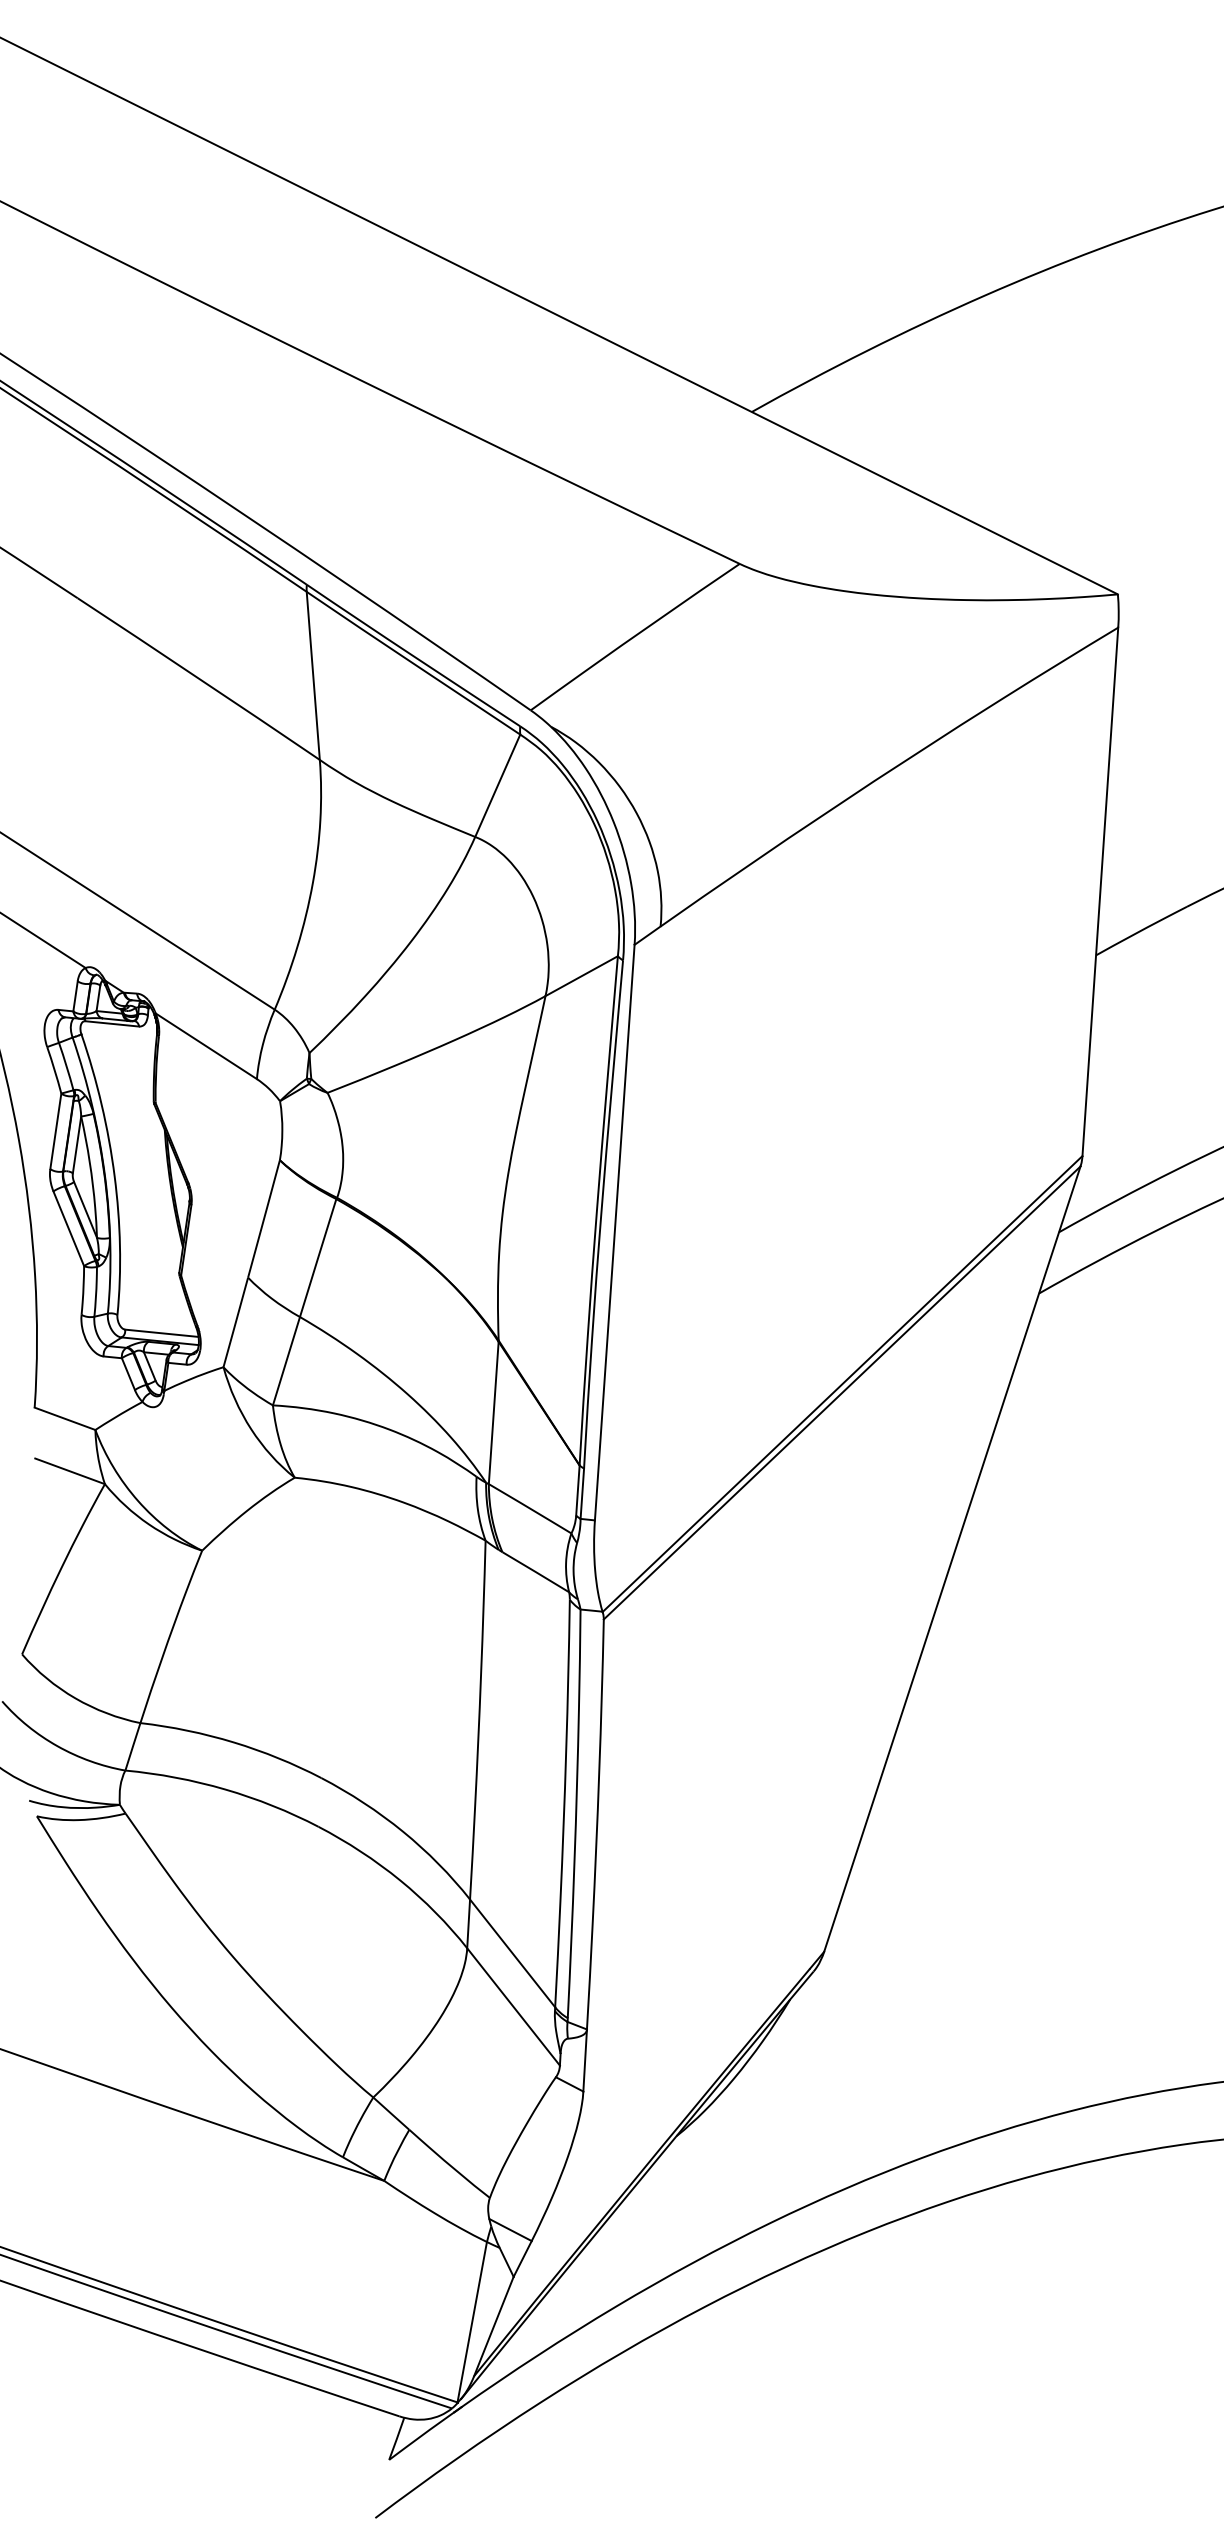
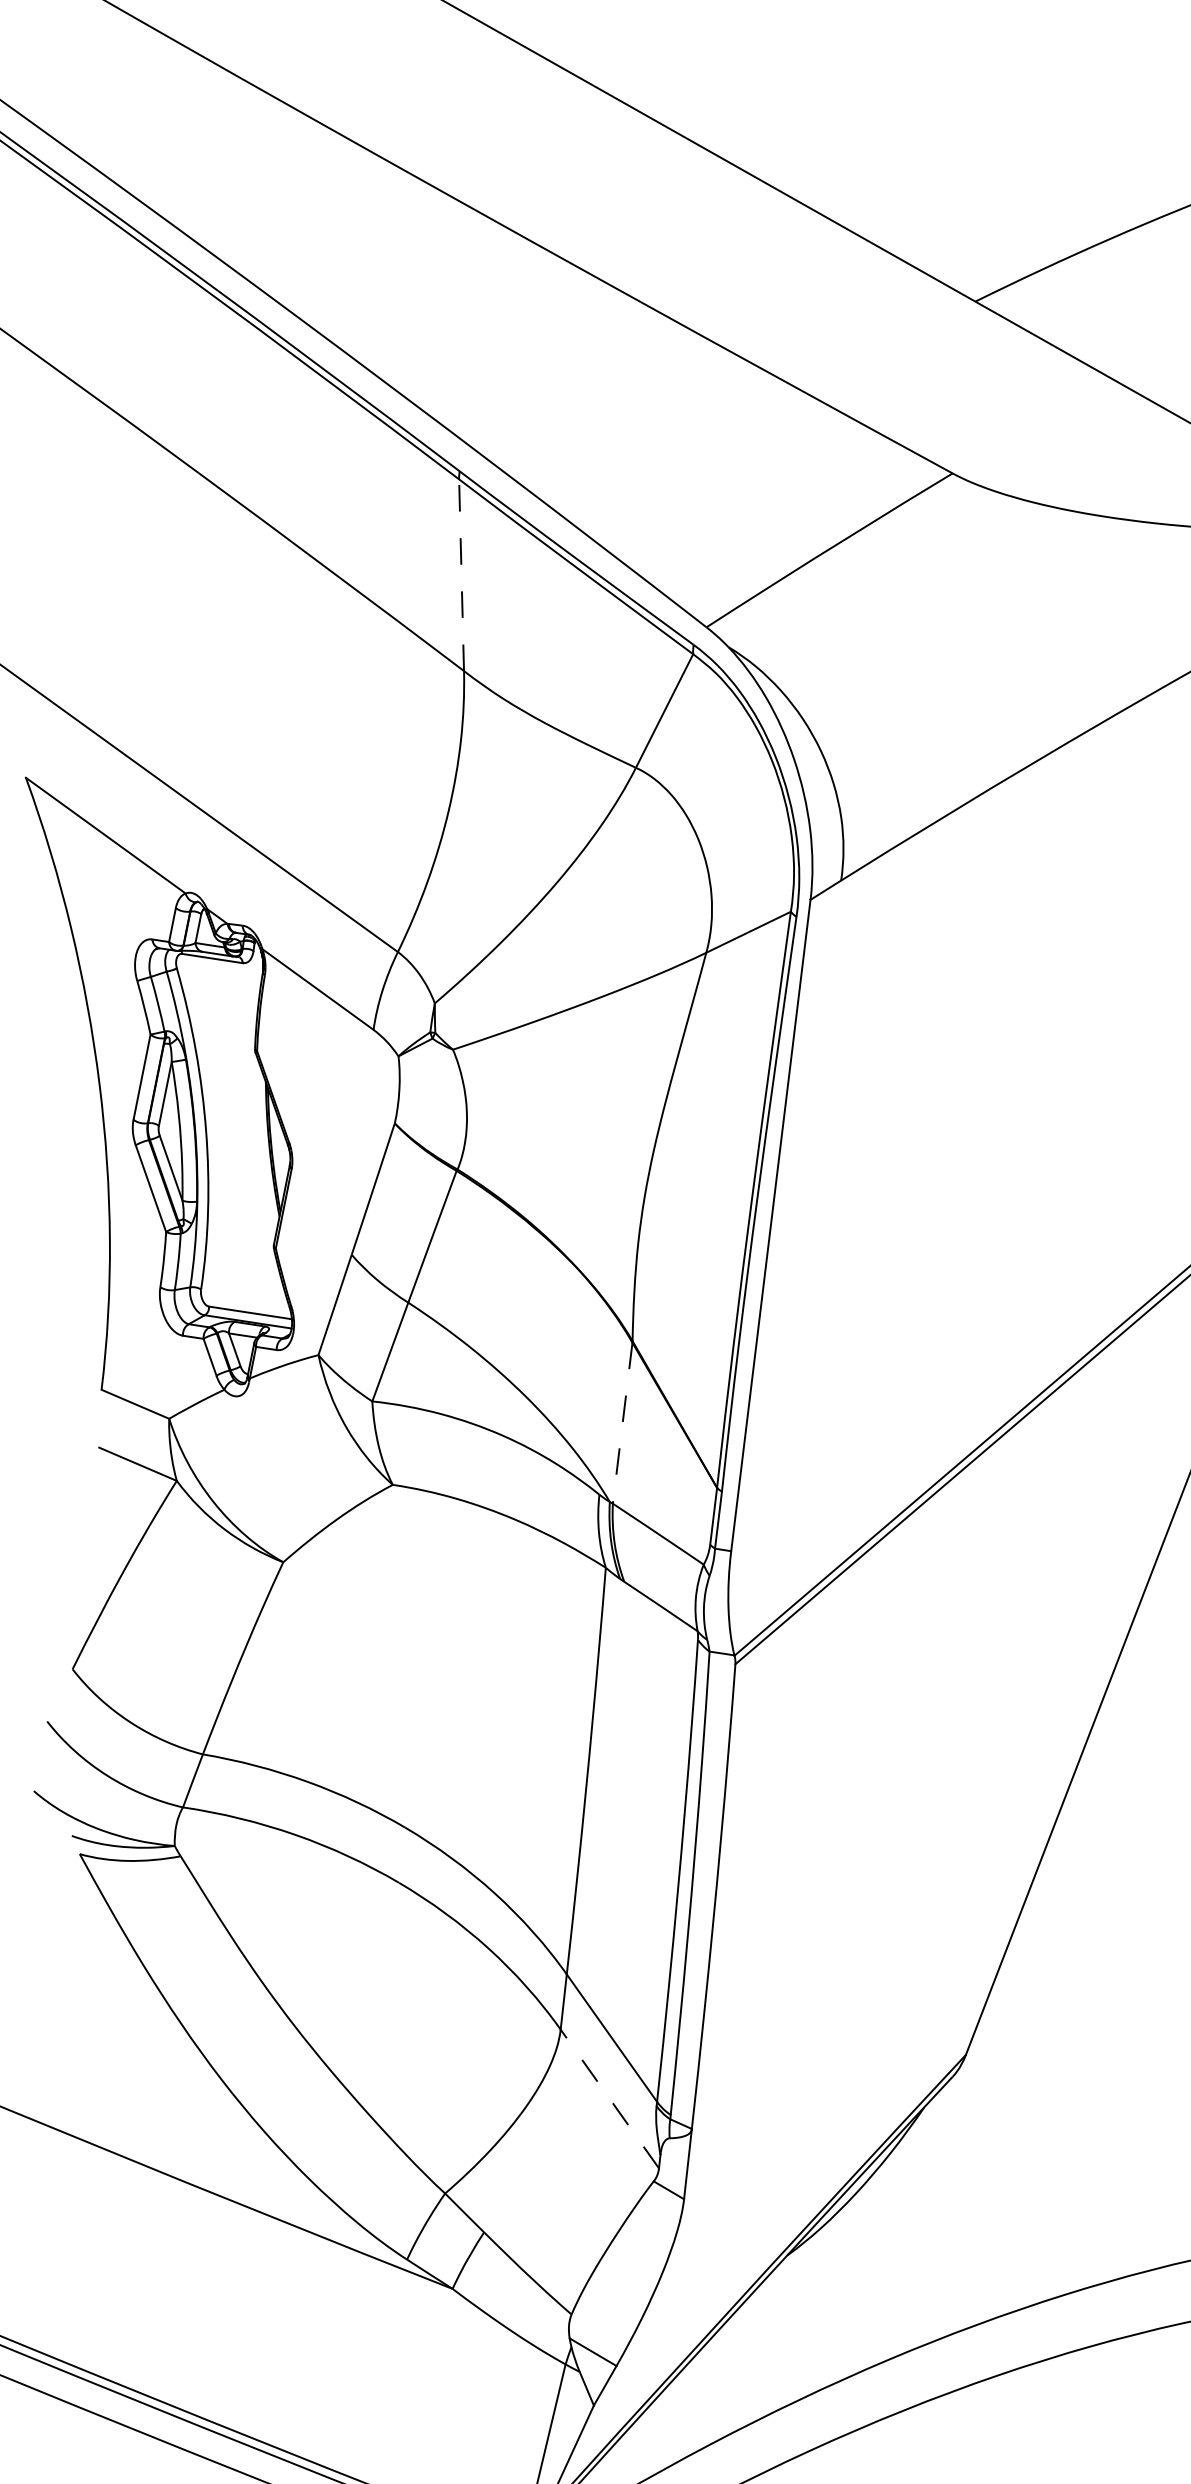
line: (313, 675) -> (461, 574), solid -> dashed
line: (493, 1413) -> (622, 1423), solid -> dashed
line: (513, 2006) -> (609, 2098), solid -> dashed

